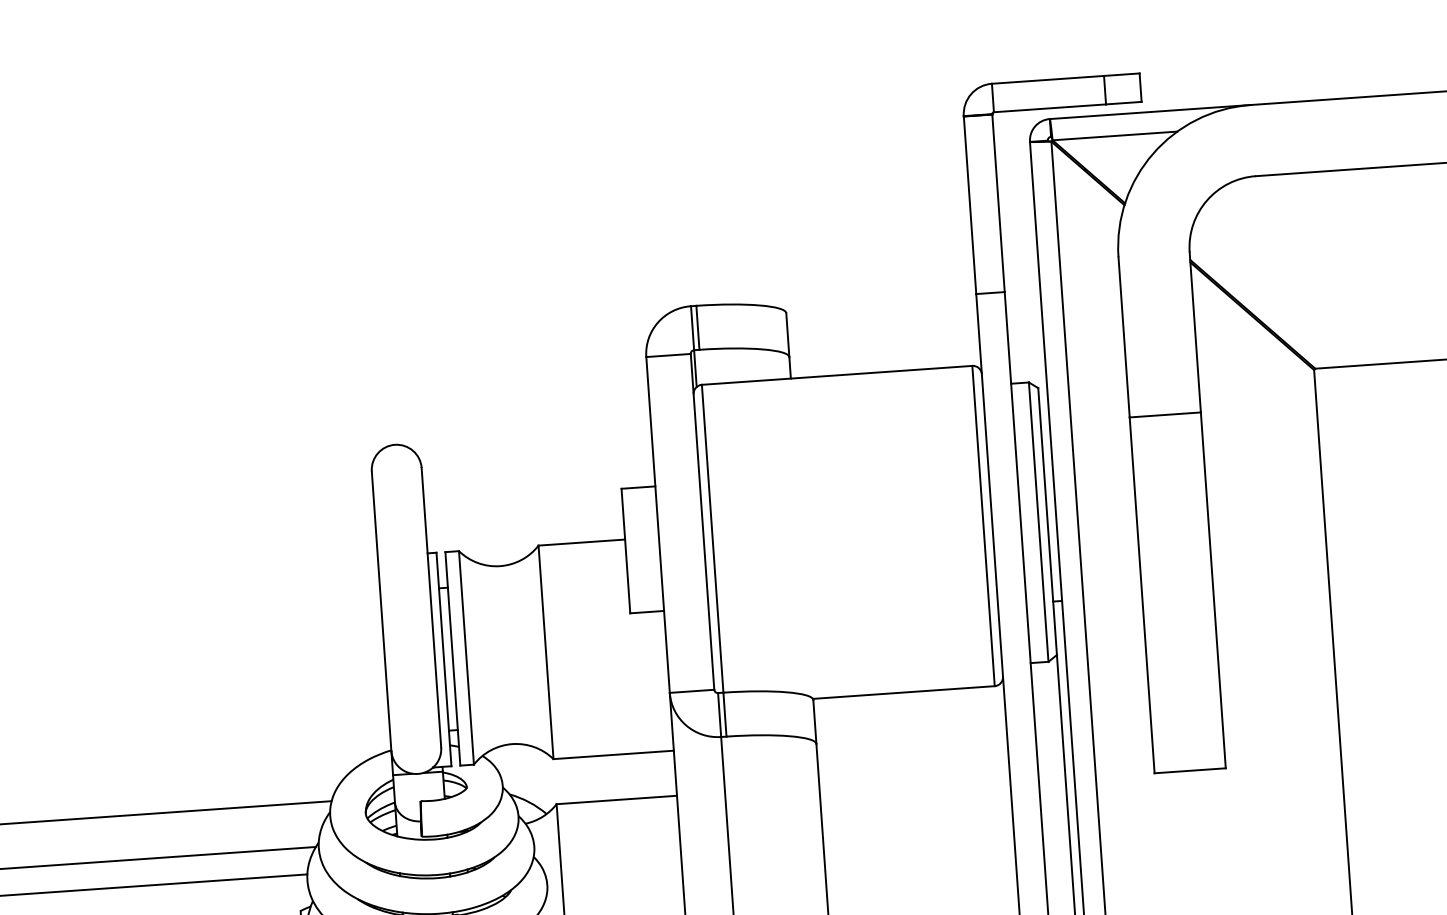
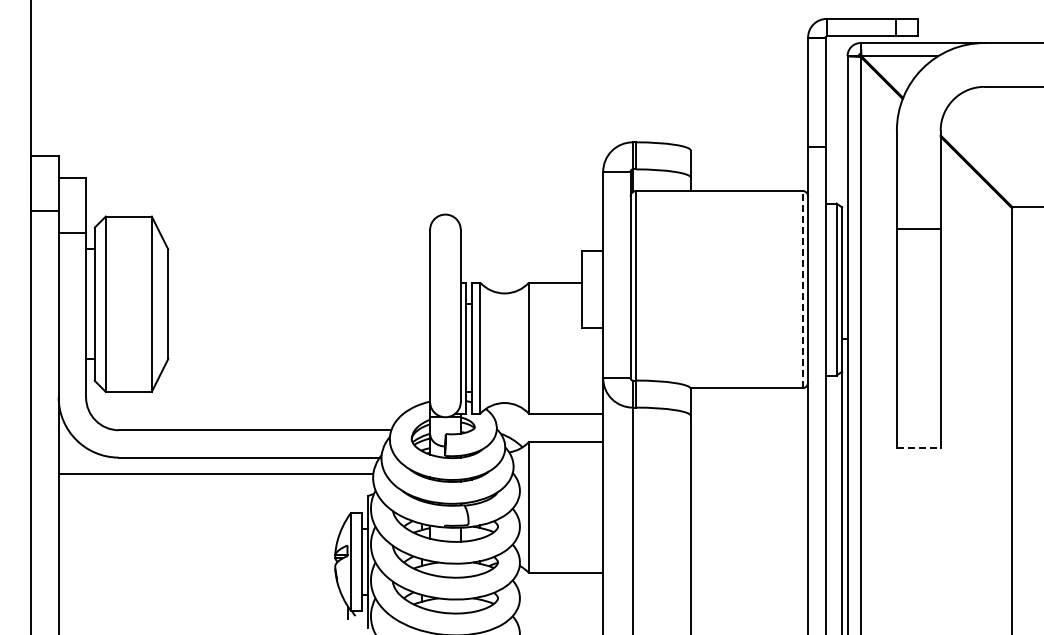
line: (983, 525) -> (802, 289), solid -> dashed
line: (1189, 770) -> (918, 448), solid -> dashed

